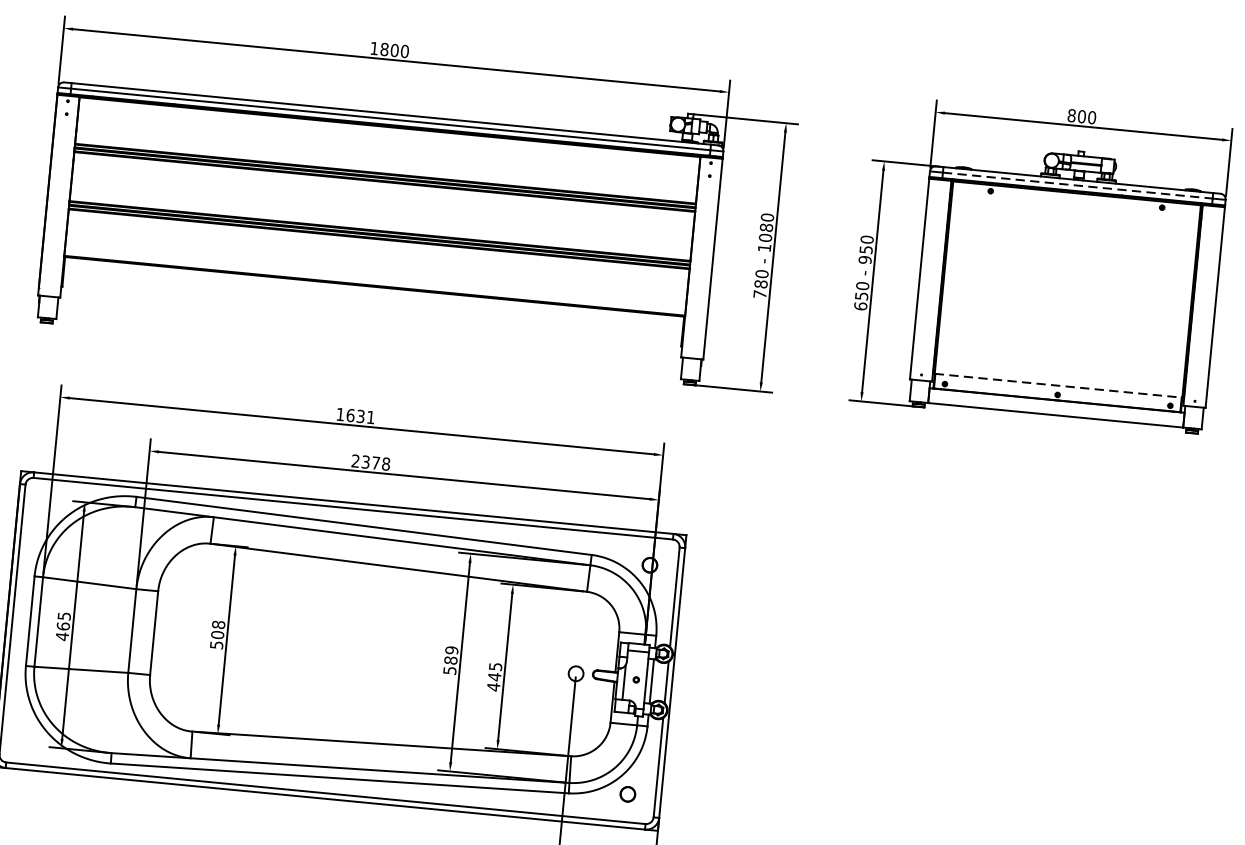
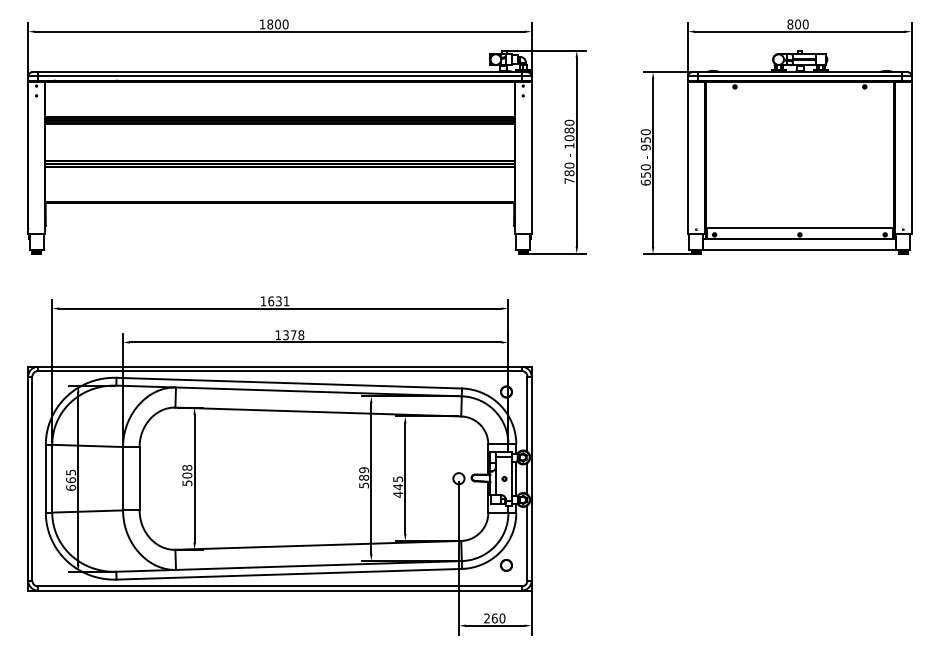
line: (1078, 185) -> (800, 76), dashed -> solid
line: (1058, 385) -> (799, 227), dashed -> solid
text: (354, 460) -> (277, 334), 2378 -> 1378
text: (62, 637) -> (71, 488), 465 -> 665

